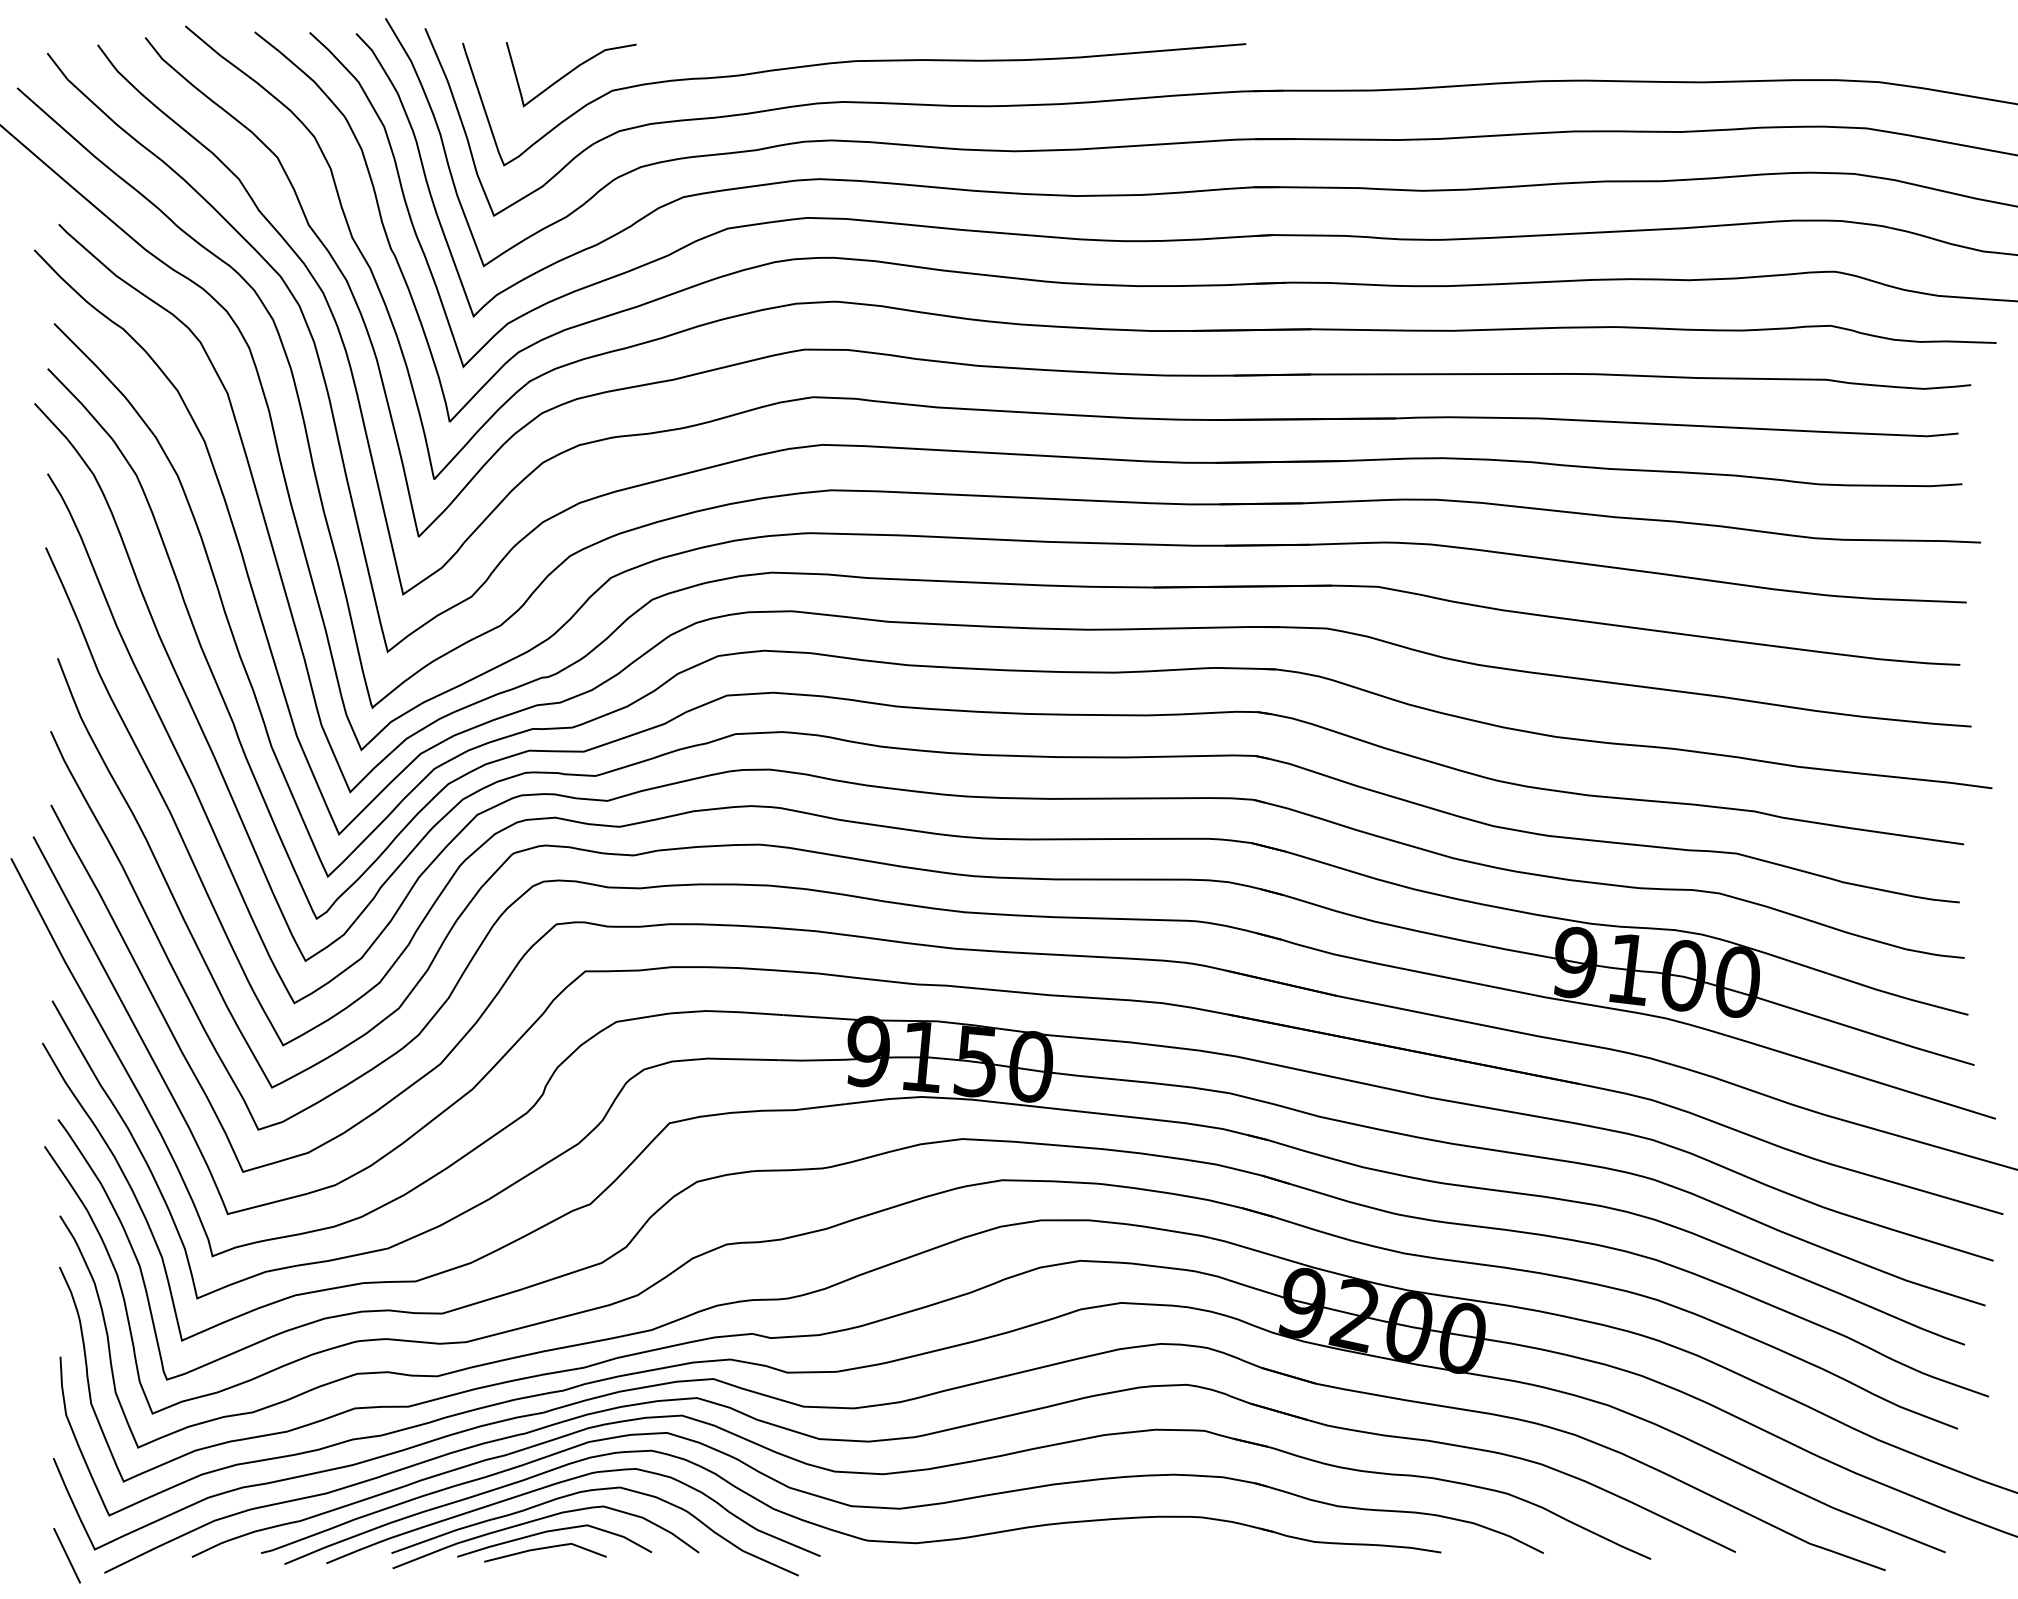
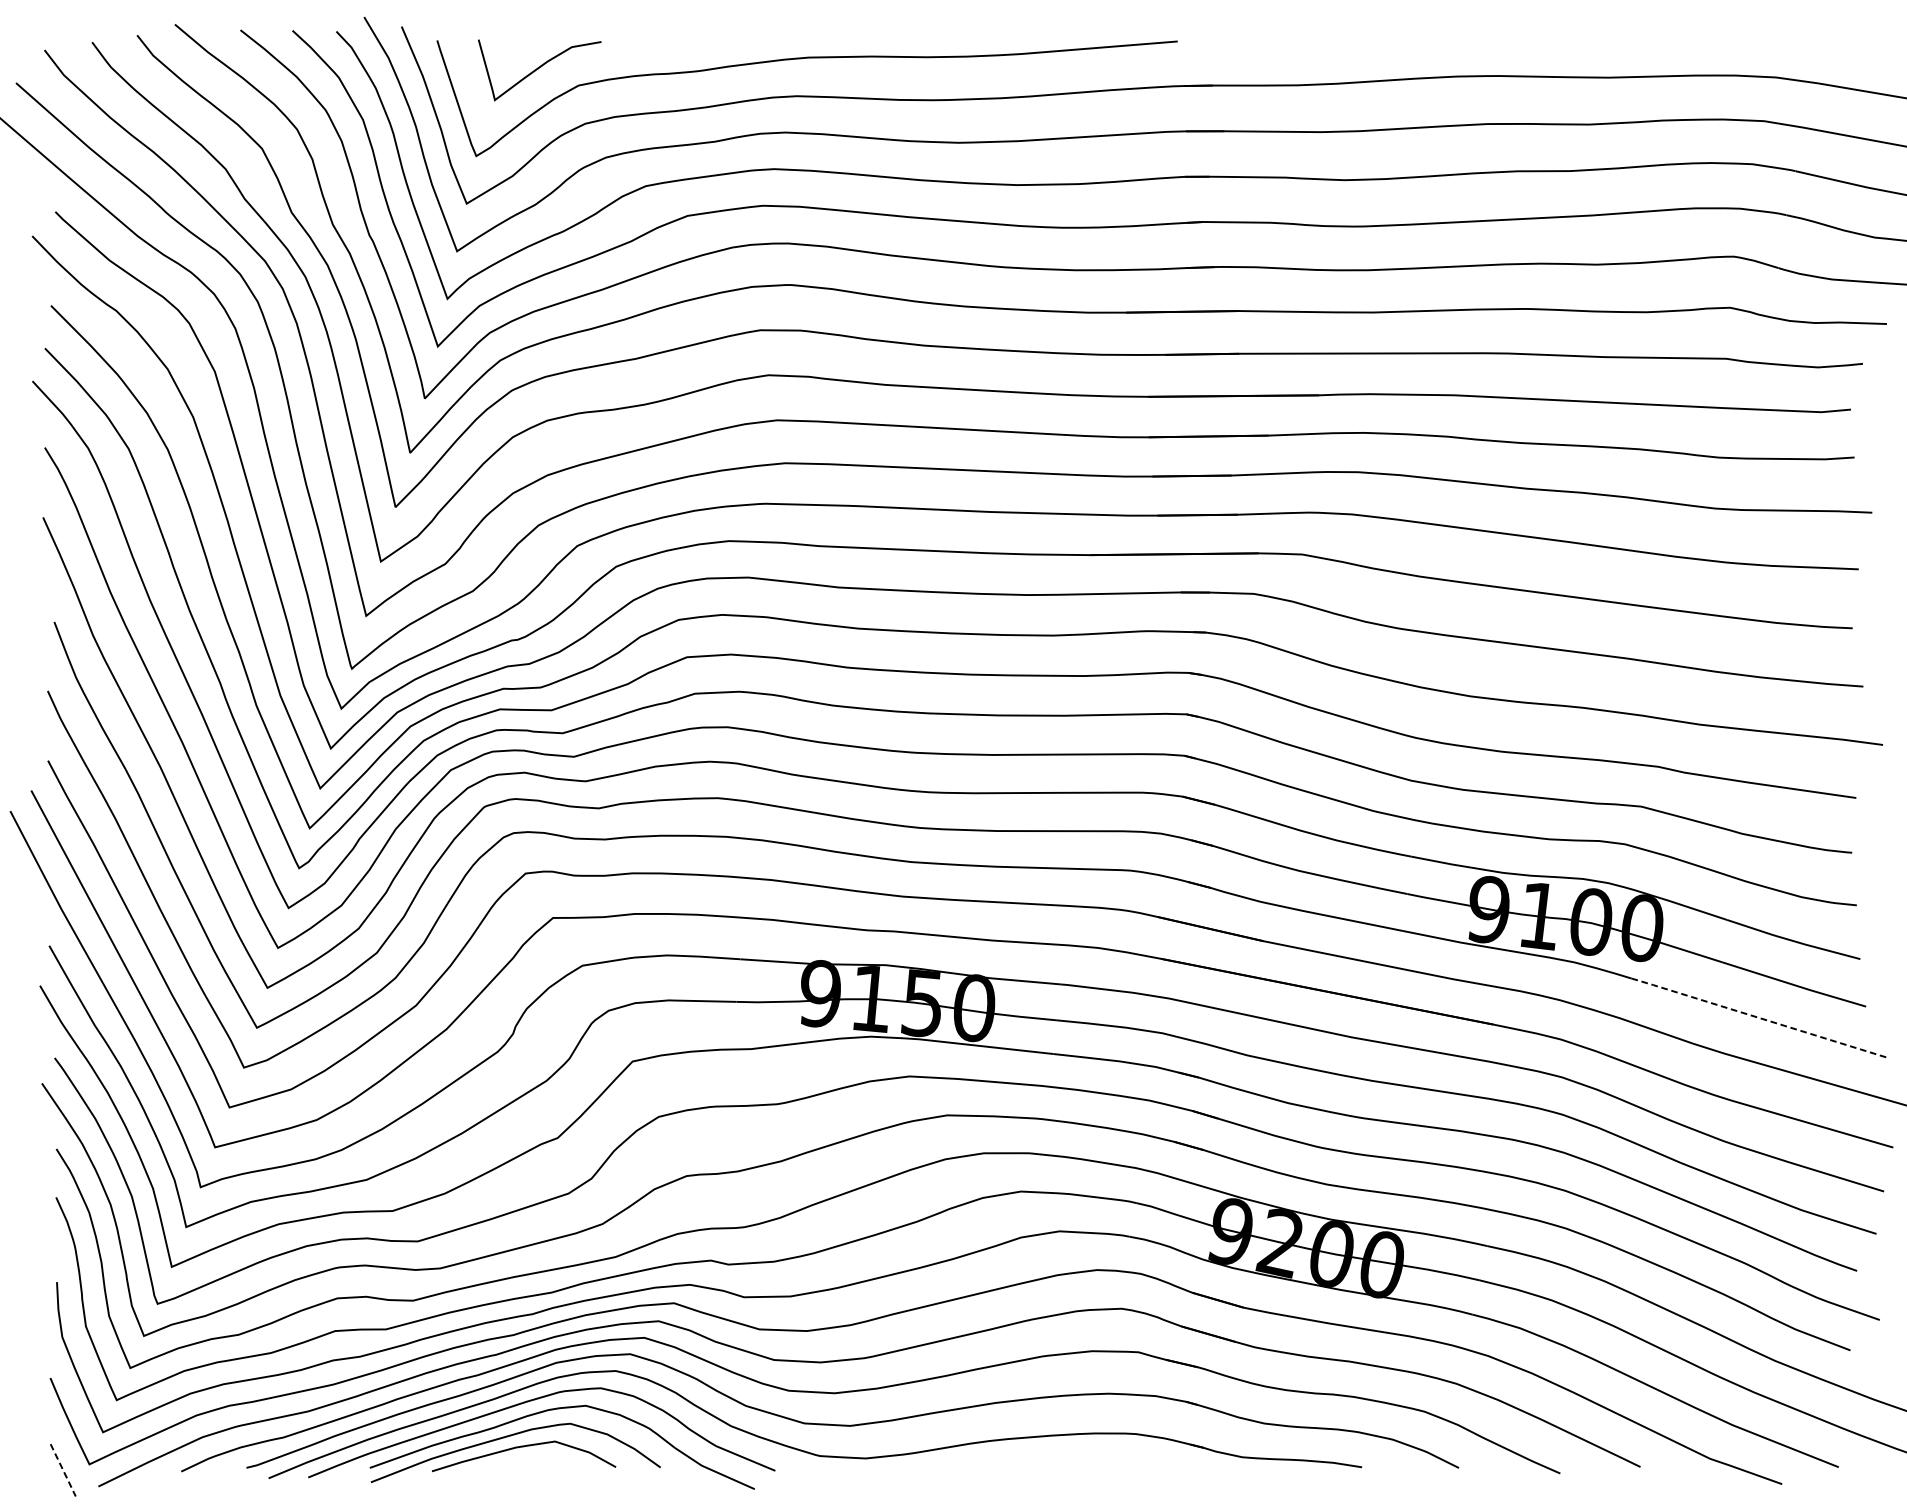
line: (1860, 1076) -> (1758, 1017), solid -> dashed
line: (543, 1549) -> (513, 1464), removed
line: (67, 1555) -> (63, 1470), solid -> dashed

